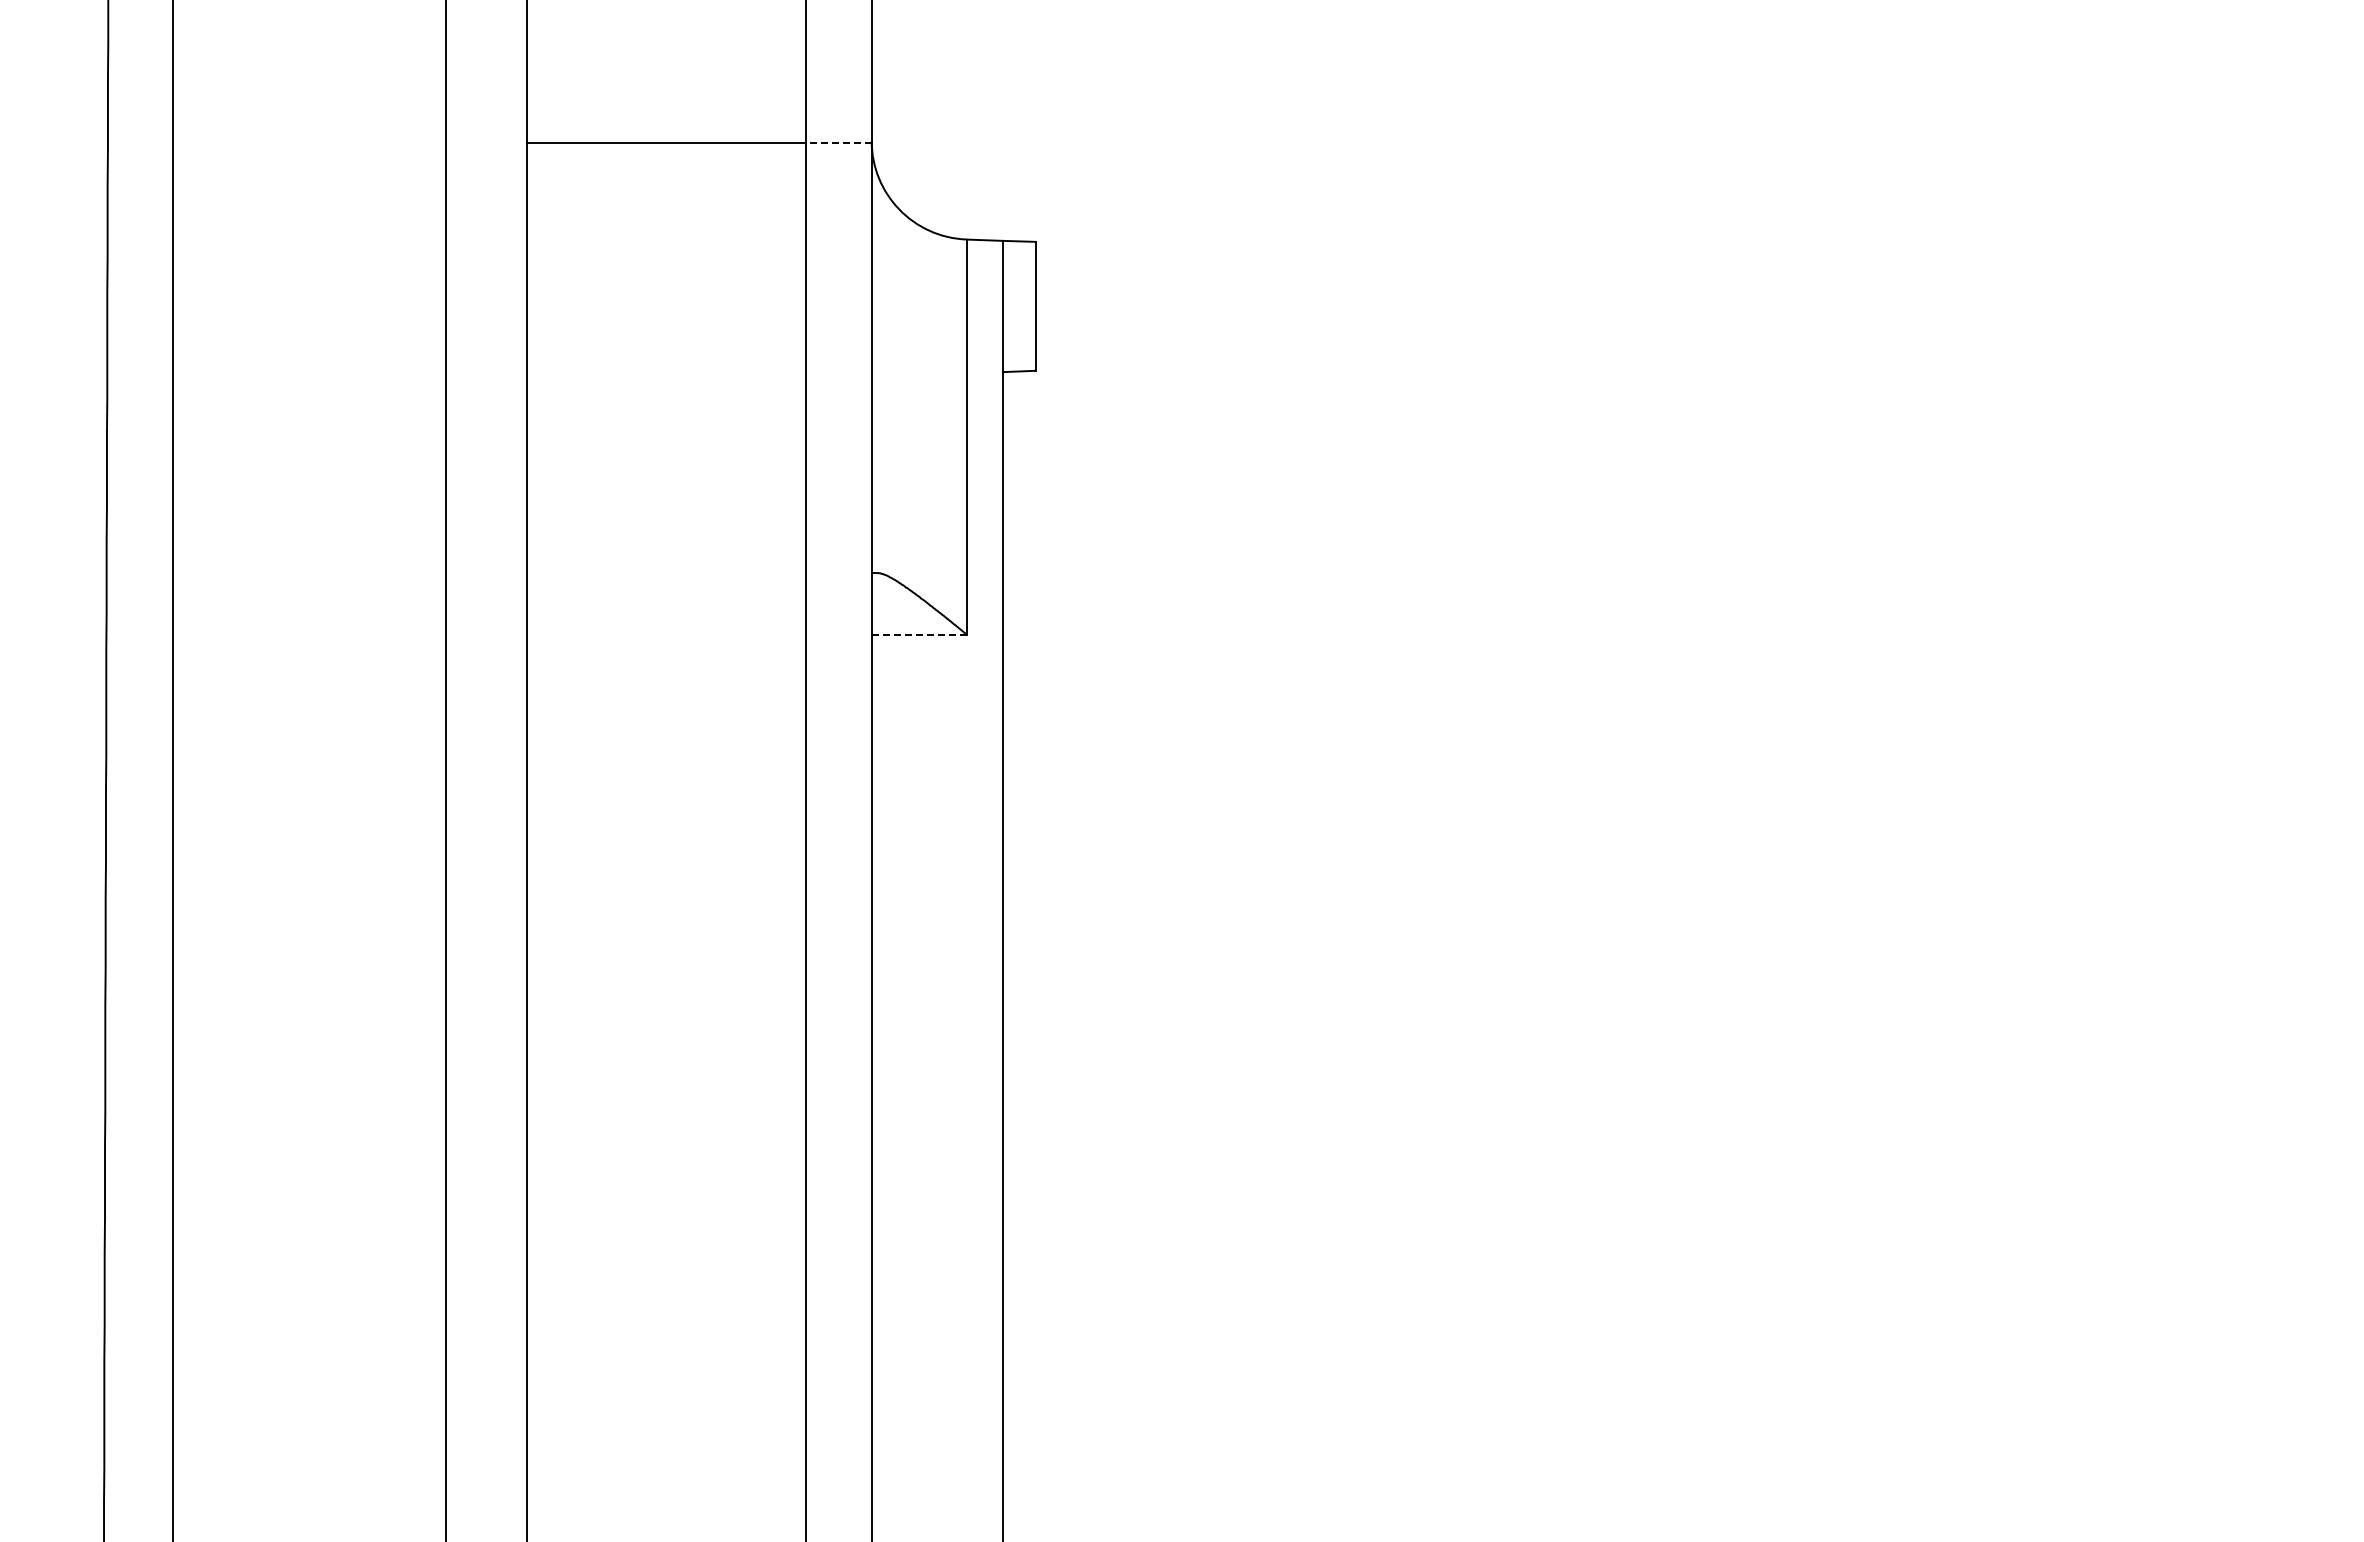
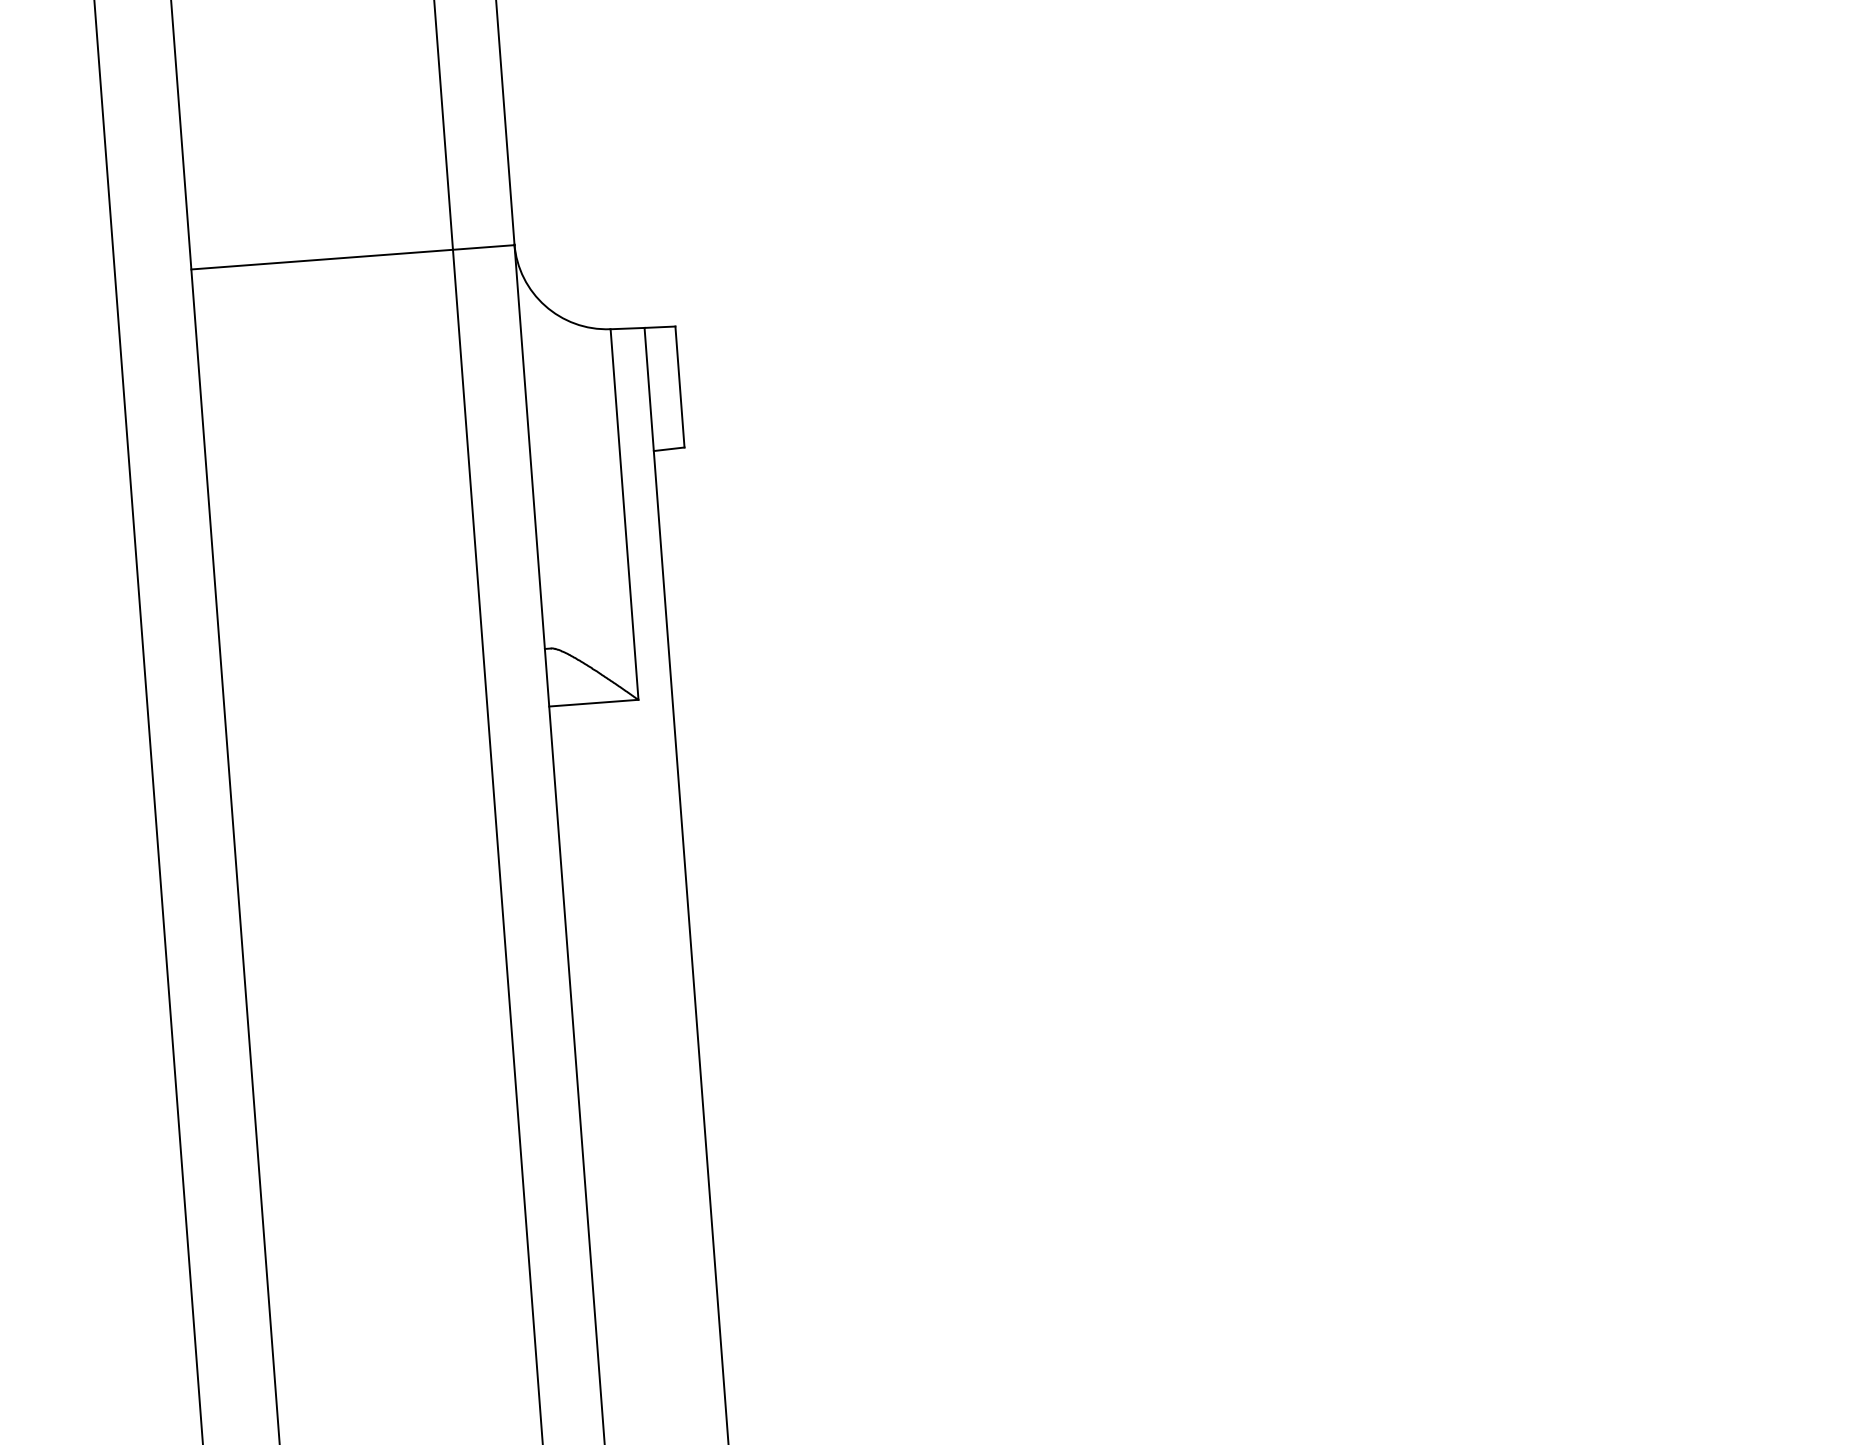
line: (838, 142) -> (483, 247), dashed -> solid
line: (919, 634) -> (594, 703), dashed -> solid

